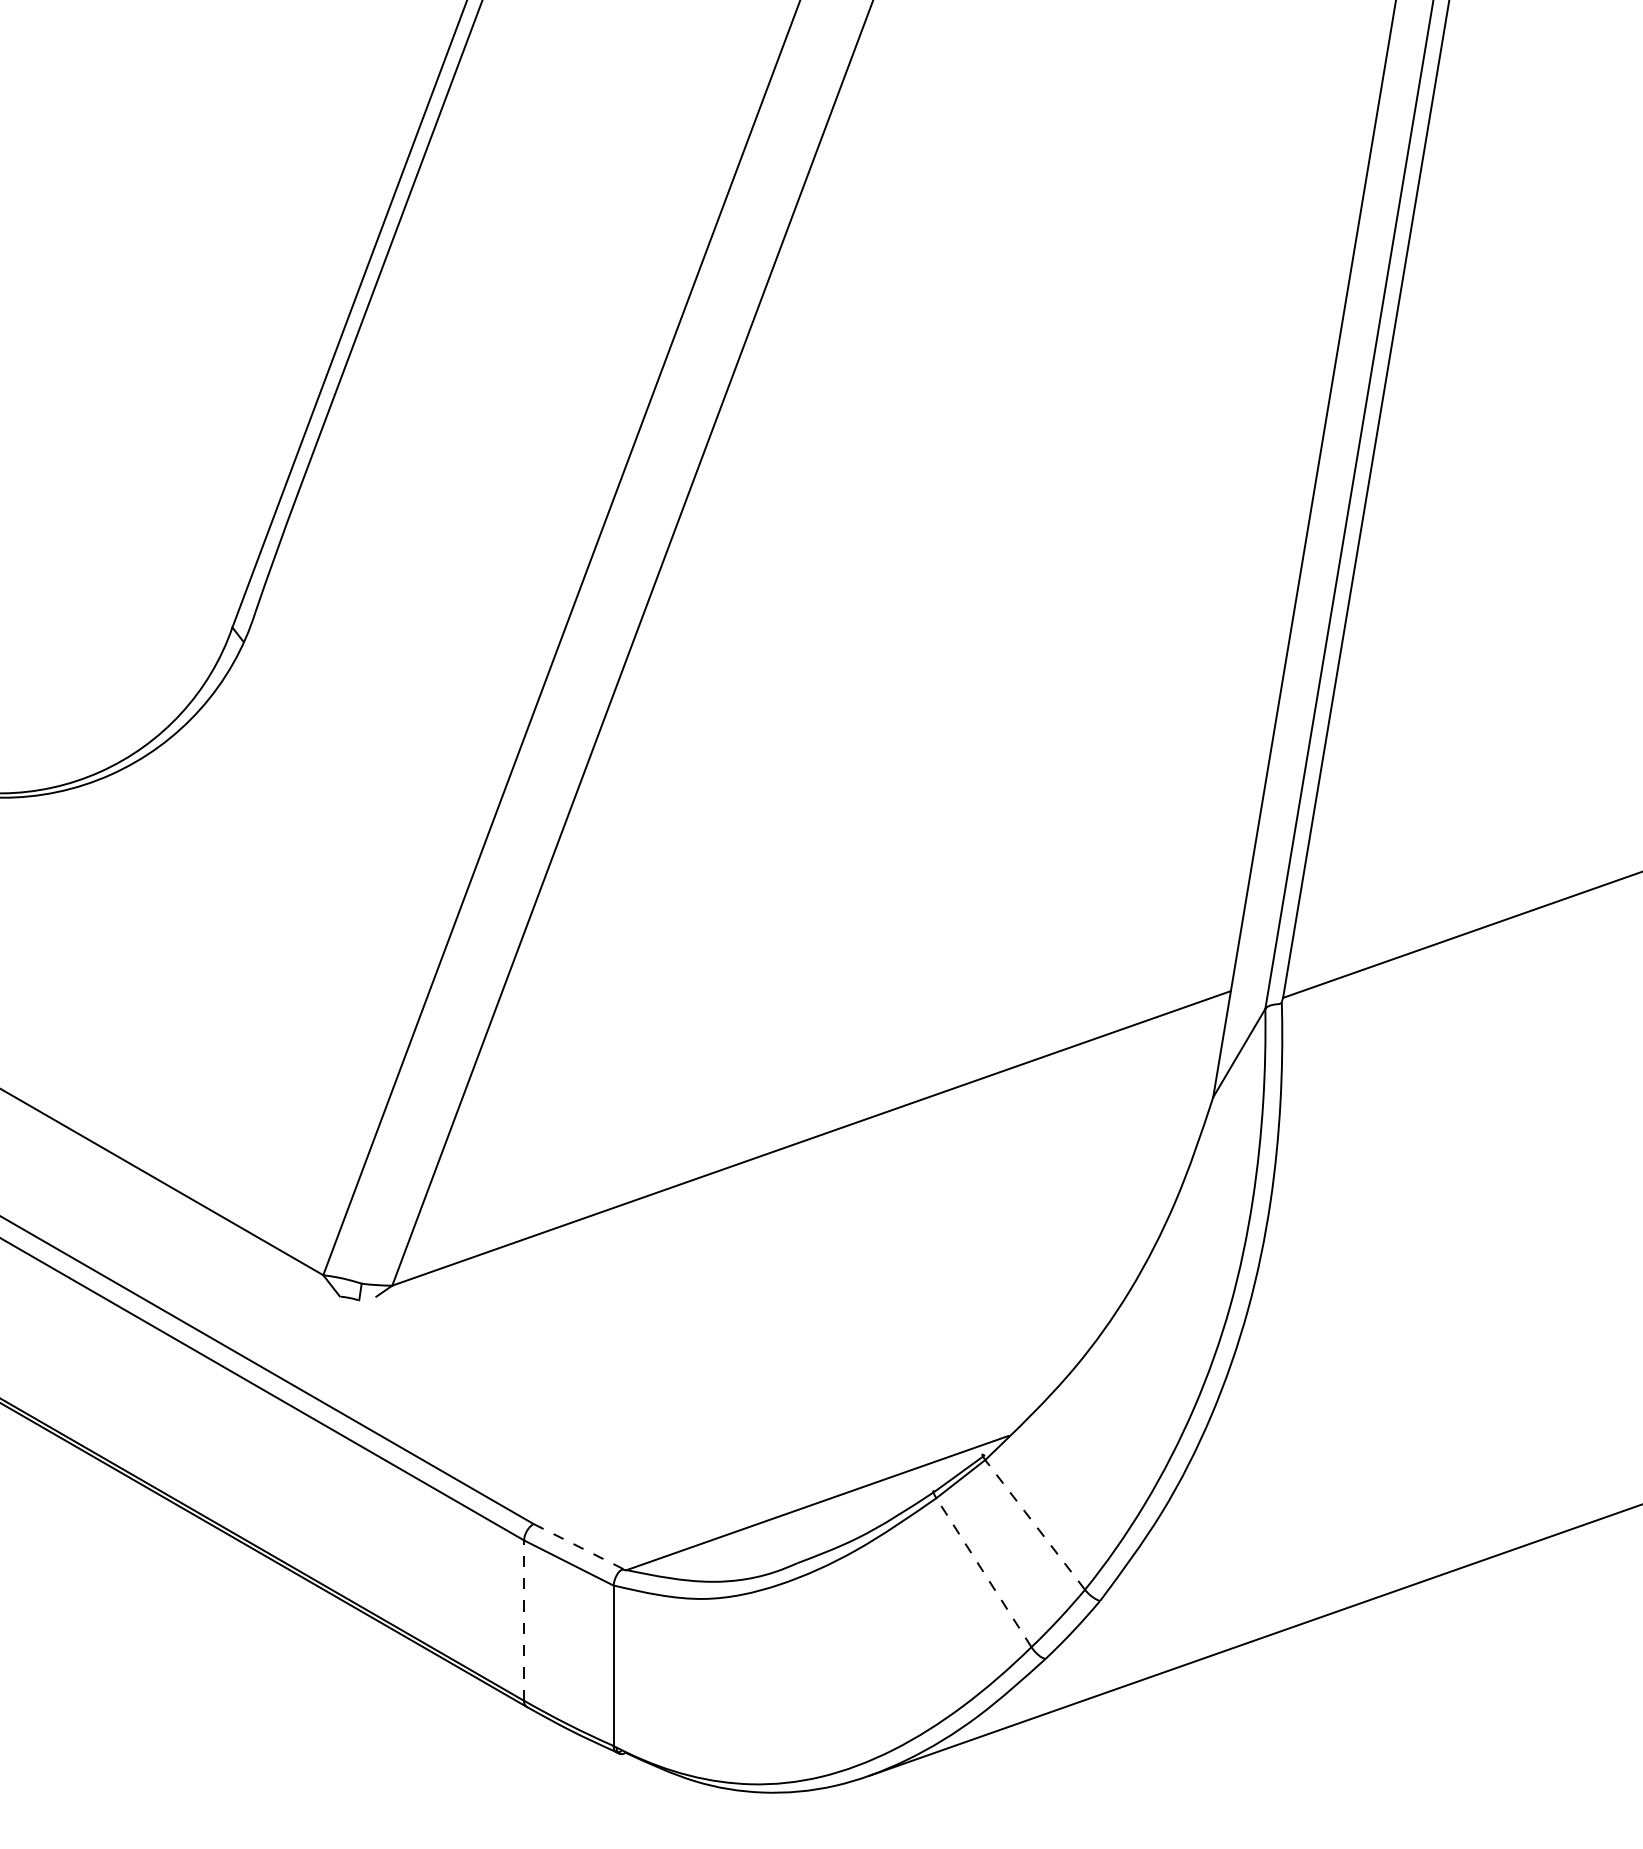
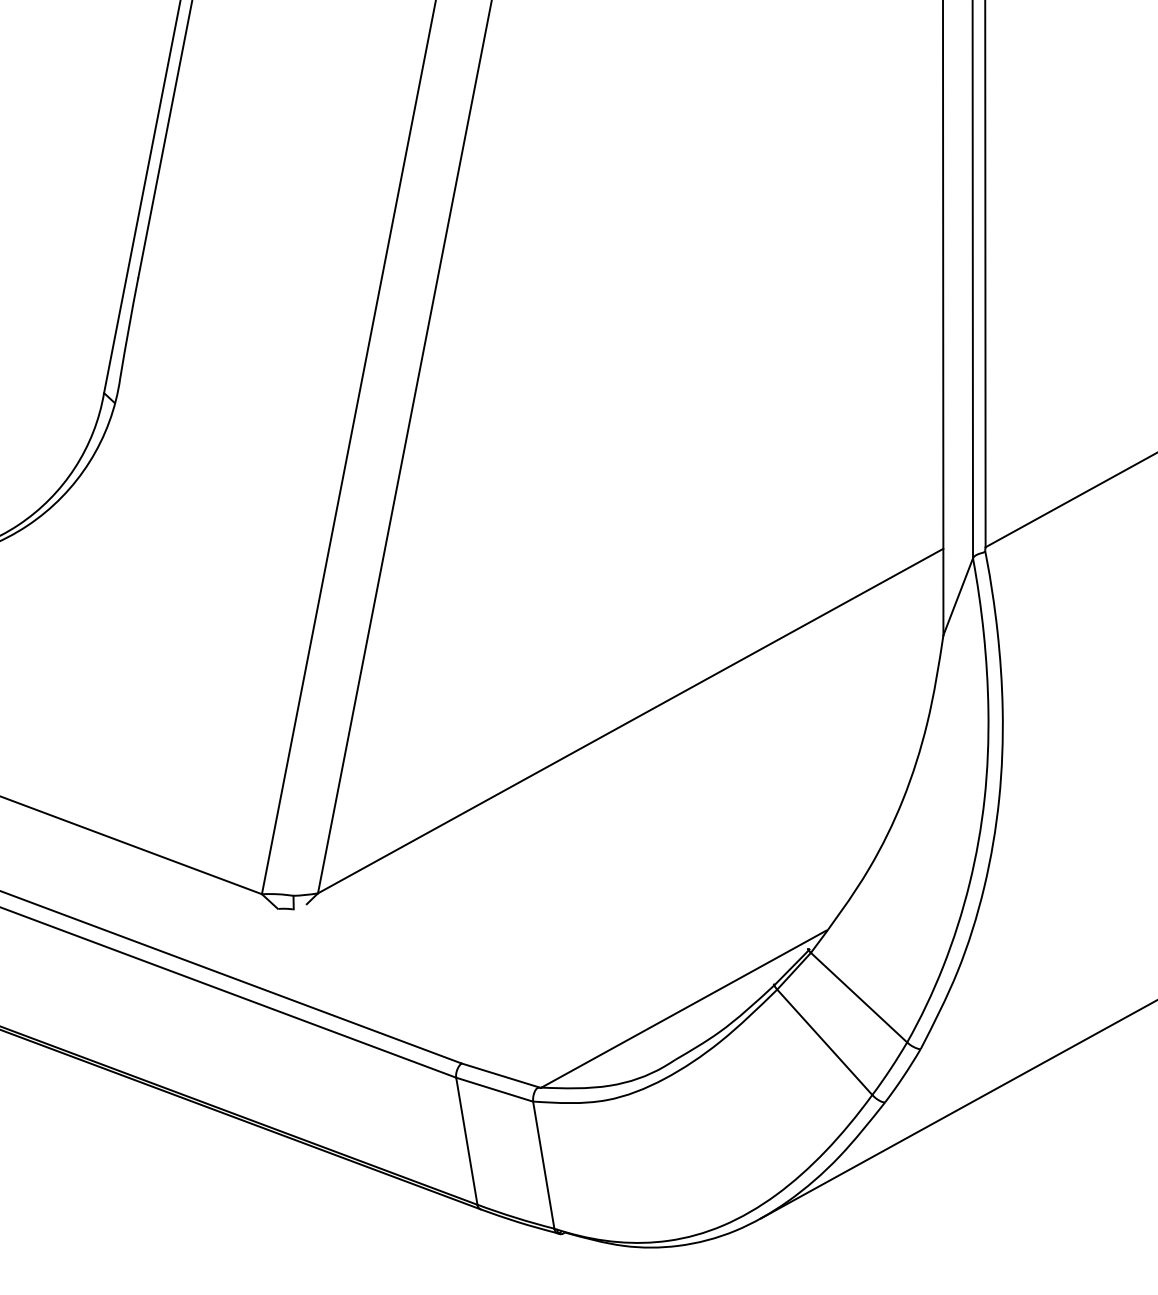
line: (1035, 1524) -> (859, 997), dashed -> solid
line: (579, 1547) -> (501, 1075), dashed -> solid
line: (983, 1572) -> (824, 1042), dashed -> solid
line: (524, 1620) -> (467, 1141), dashed -> solid

